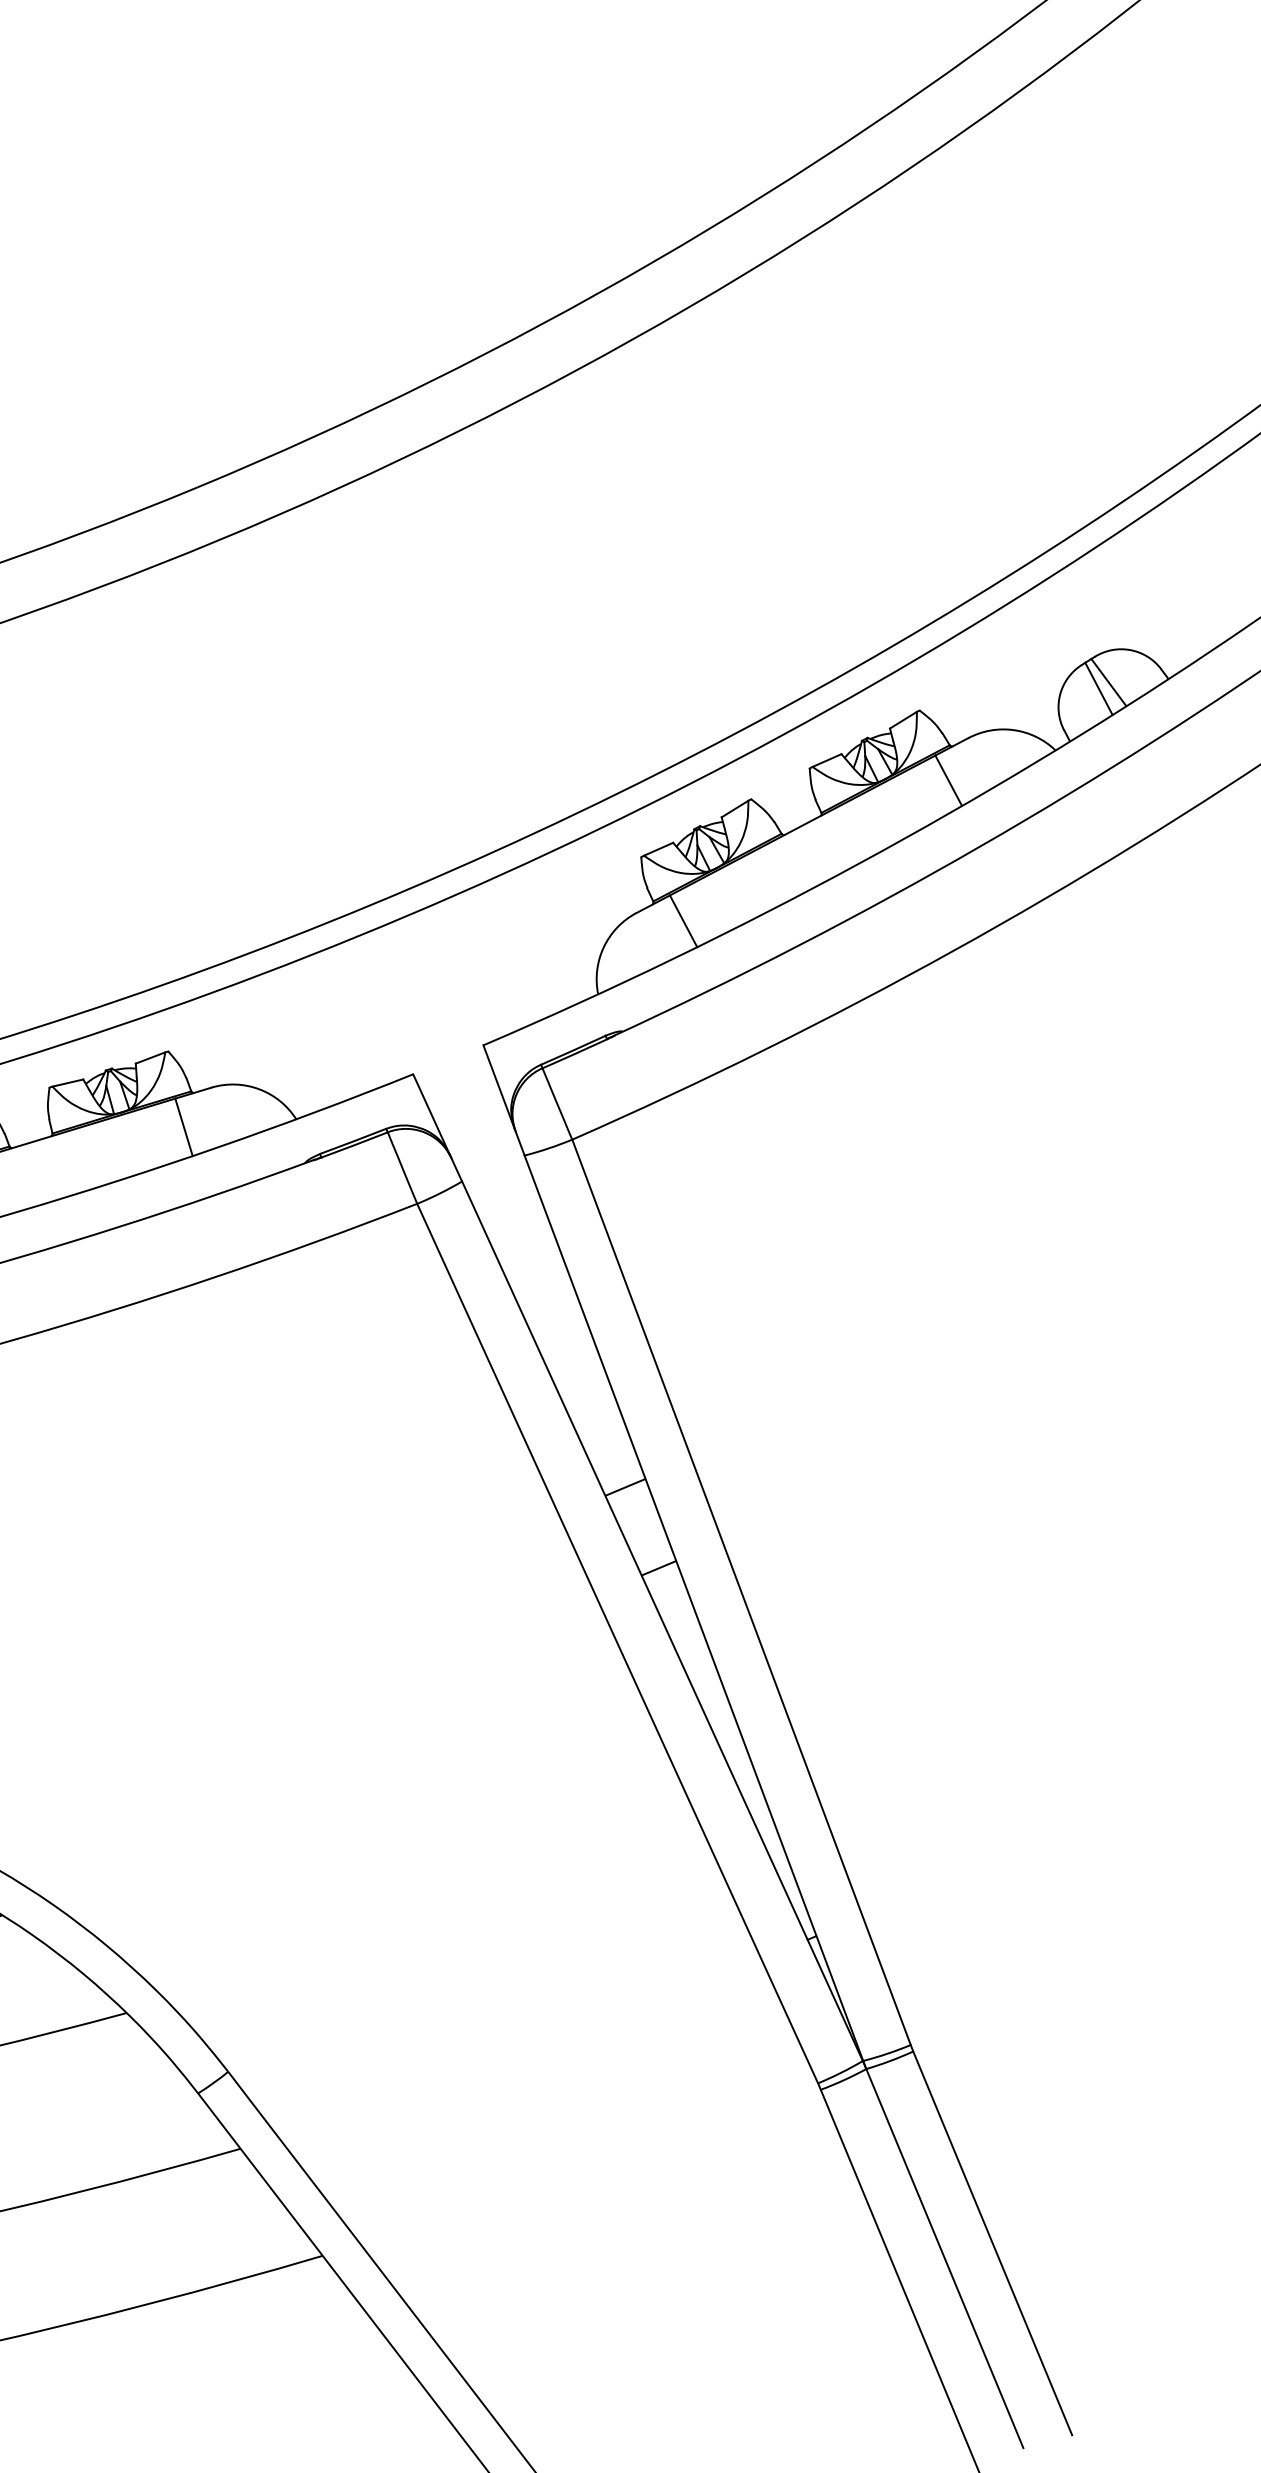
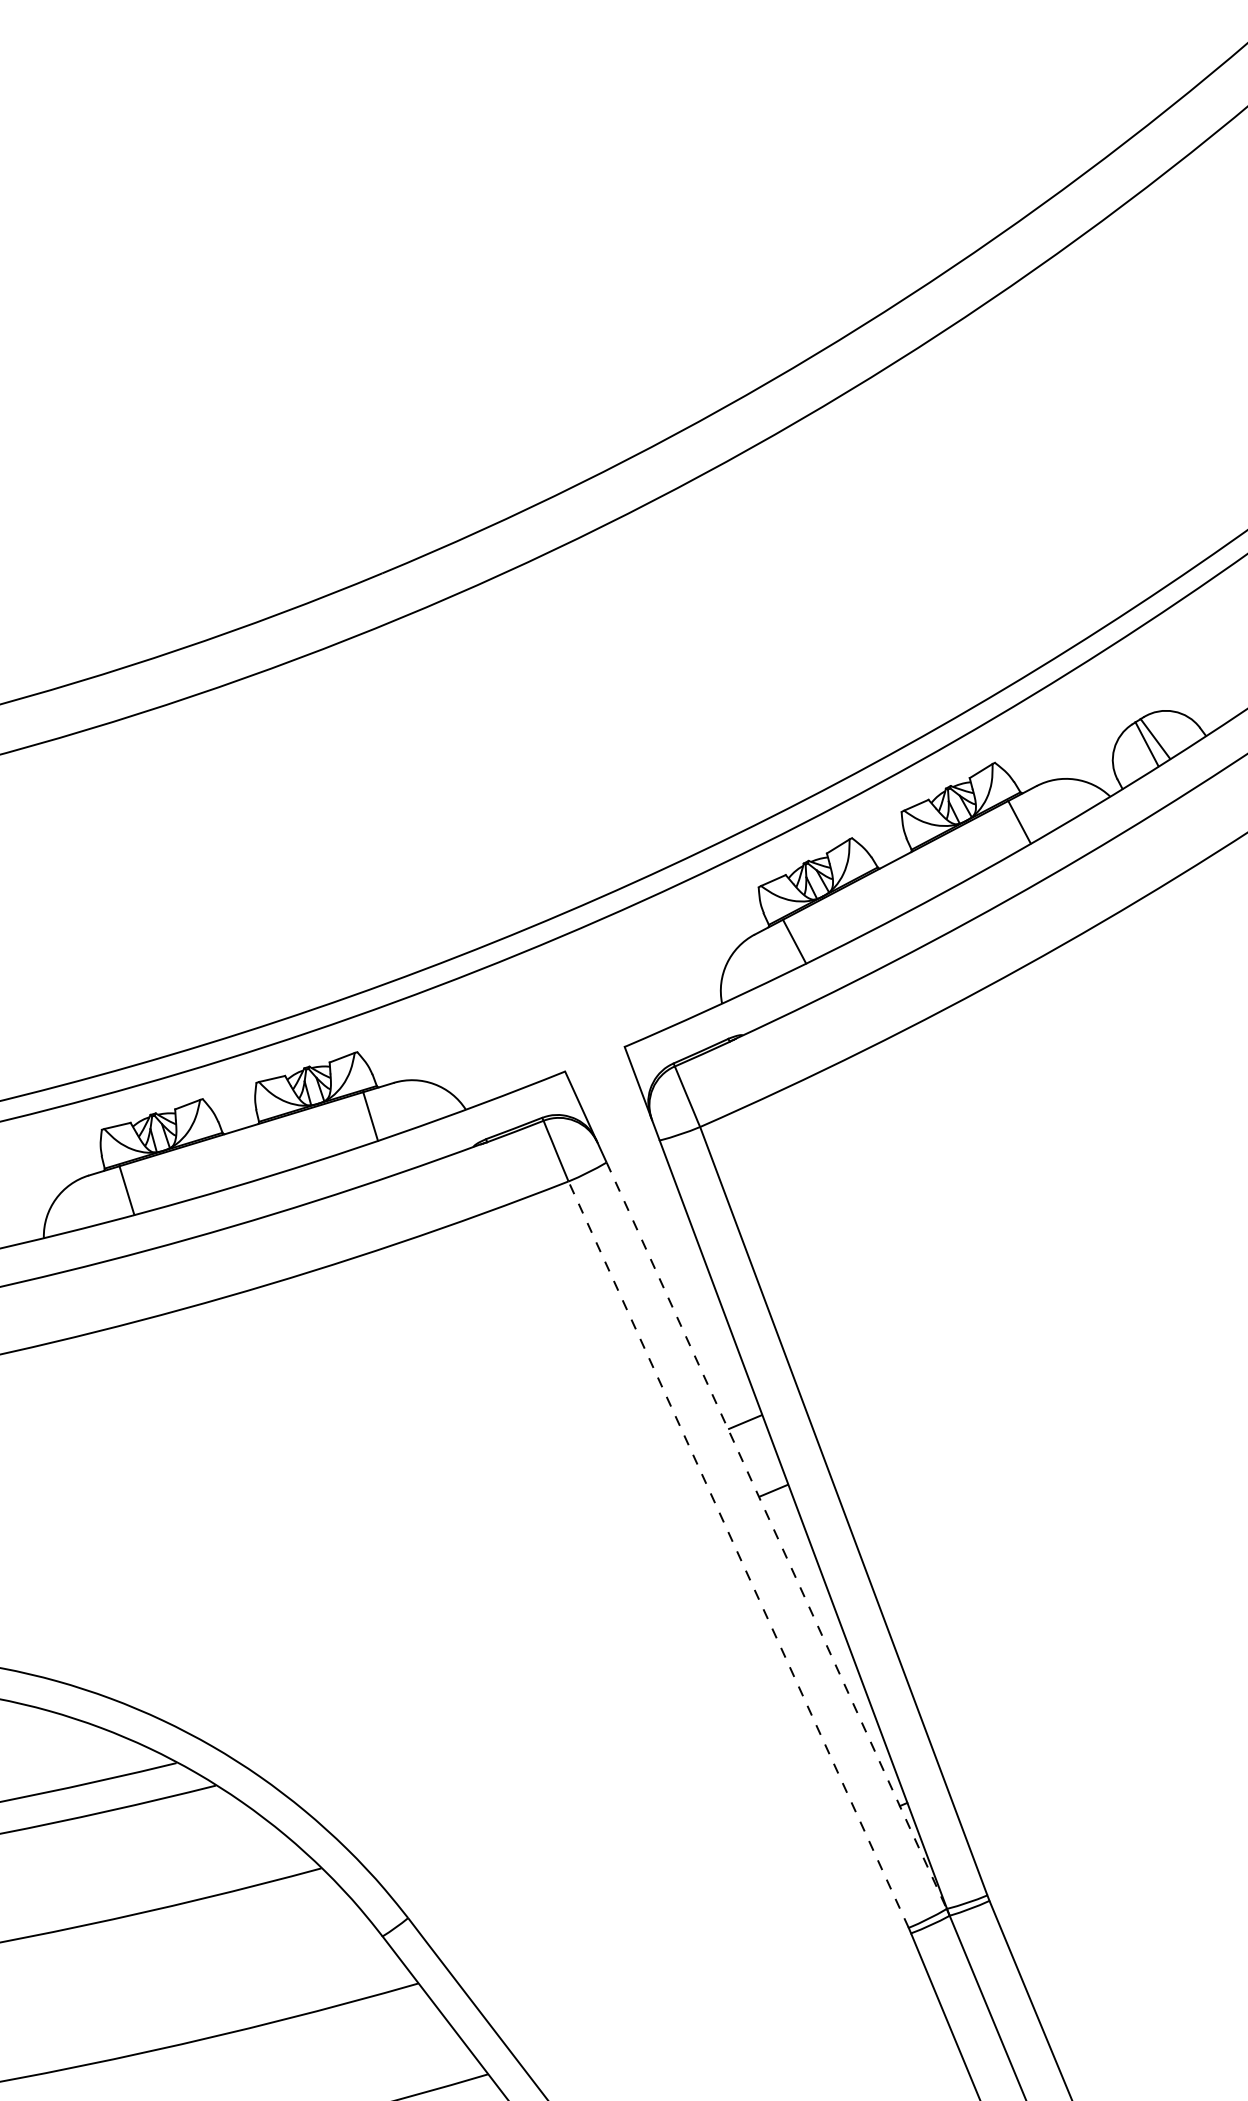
line: (662, 1622) -> (776, 1536), solid -> dashed
line: (617, 1643) -> (738, 1554), solid -> dashed

